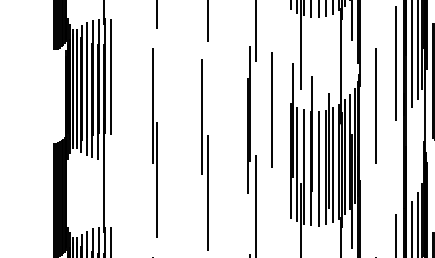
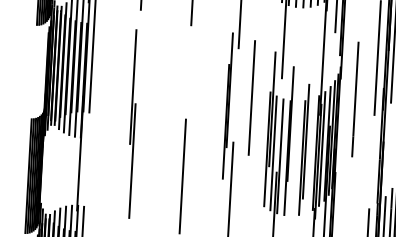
line: (201, 117) -> (180, 101), removed
line: (332, 165) -> (308, 156), removed
line: (318, 168) -> (294, 158), removed

